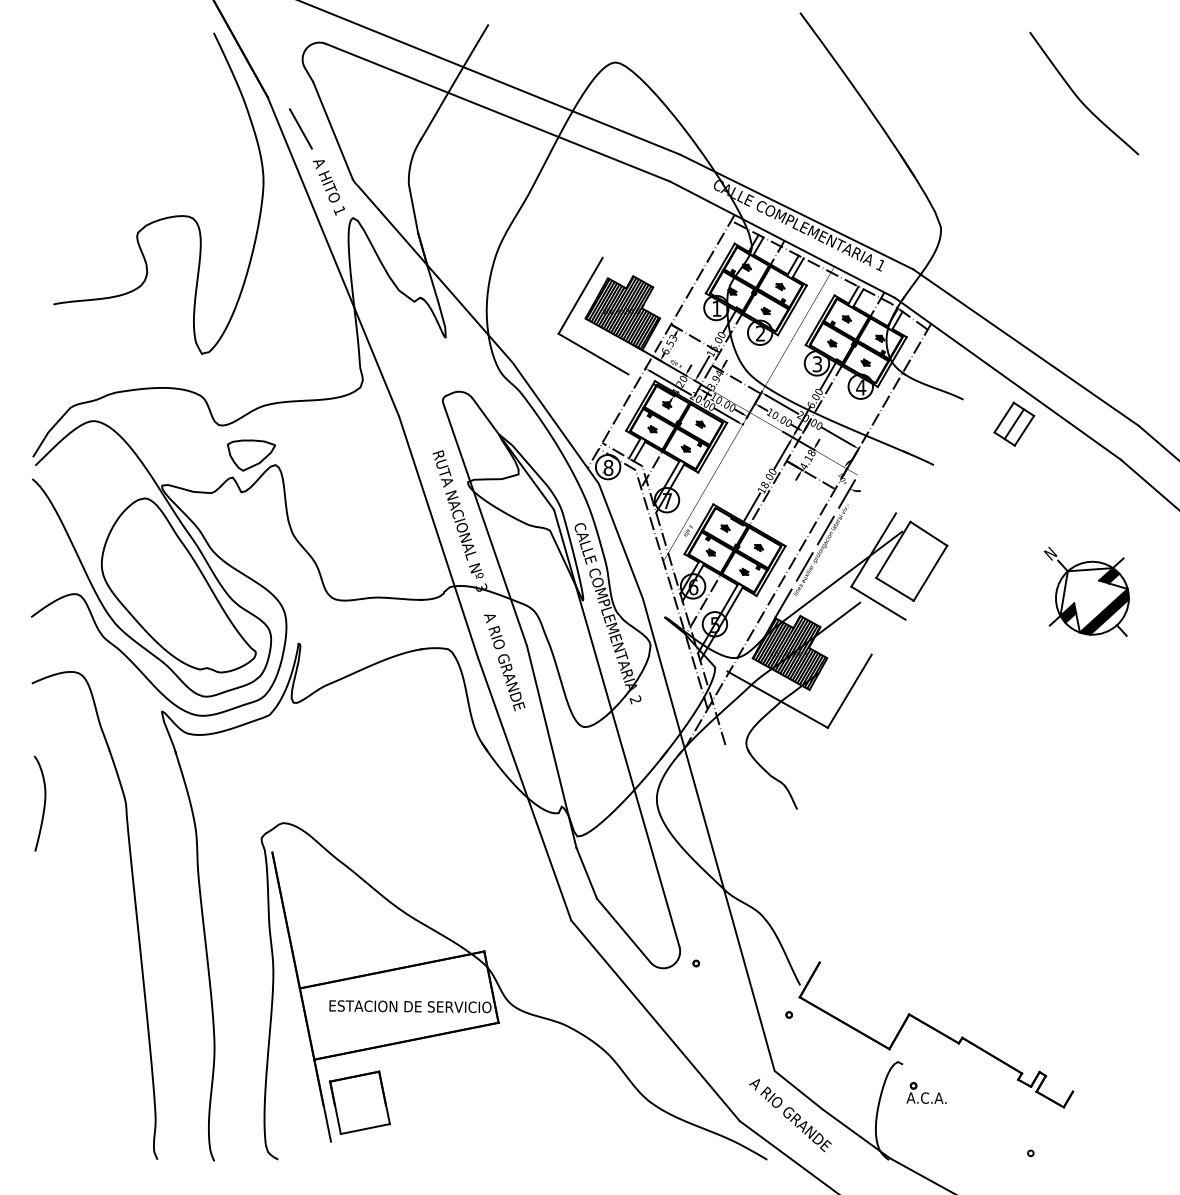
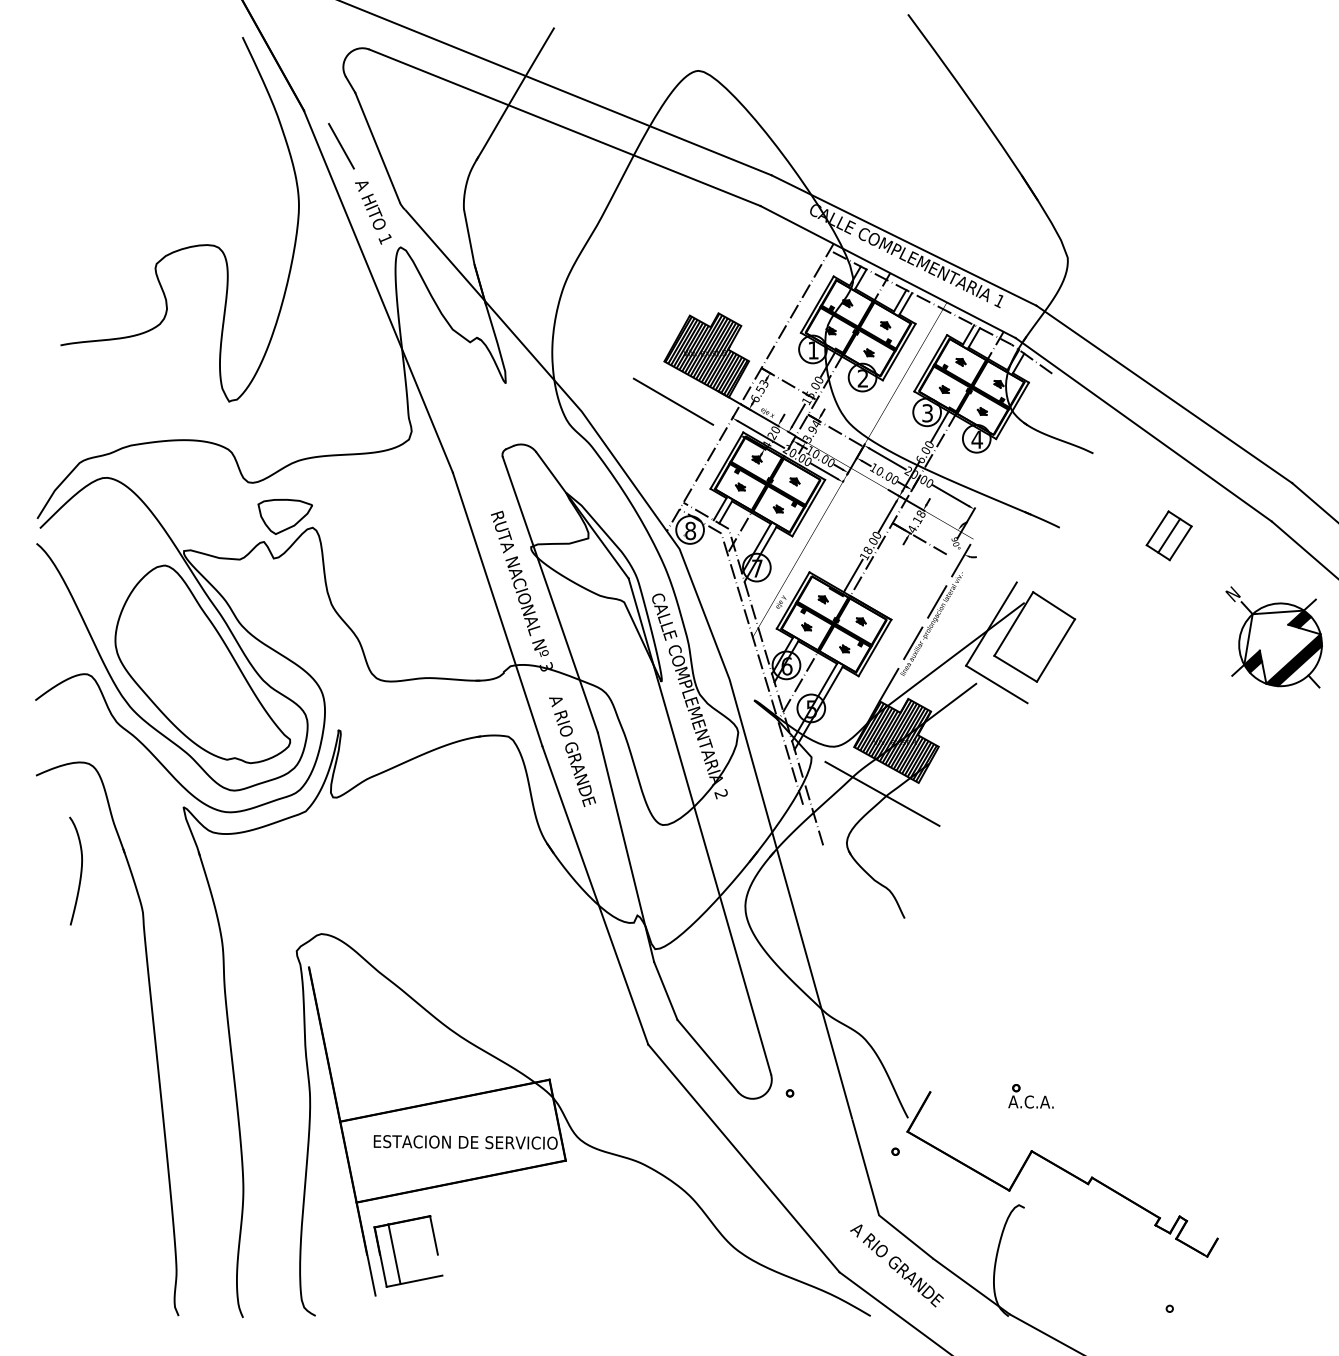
curve: (1078, 96) -> (1223, 109), removed
line: (580, 295) -> (658, 335), removed
part: (1014, 423) -> (1169, 535), moved
line: (808, 534) -> (917, 606), removed
part: (1086, 591) -> (1273, 637), moved
line: (849, 690) -> (964, 783), removed
curve: (43, 804) -> (79, 872), moved
part: (926, 1092) -> (1030, 1095), moved
line: (384, 1097) -> (394, 1253), moved

